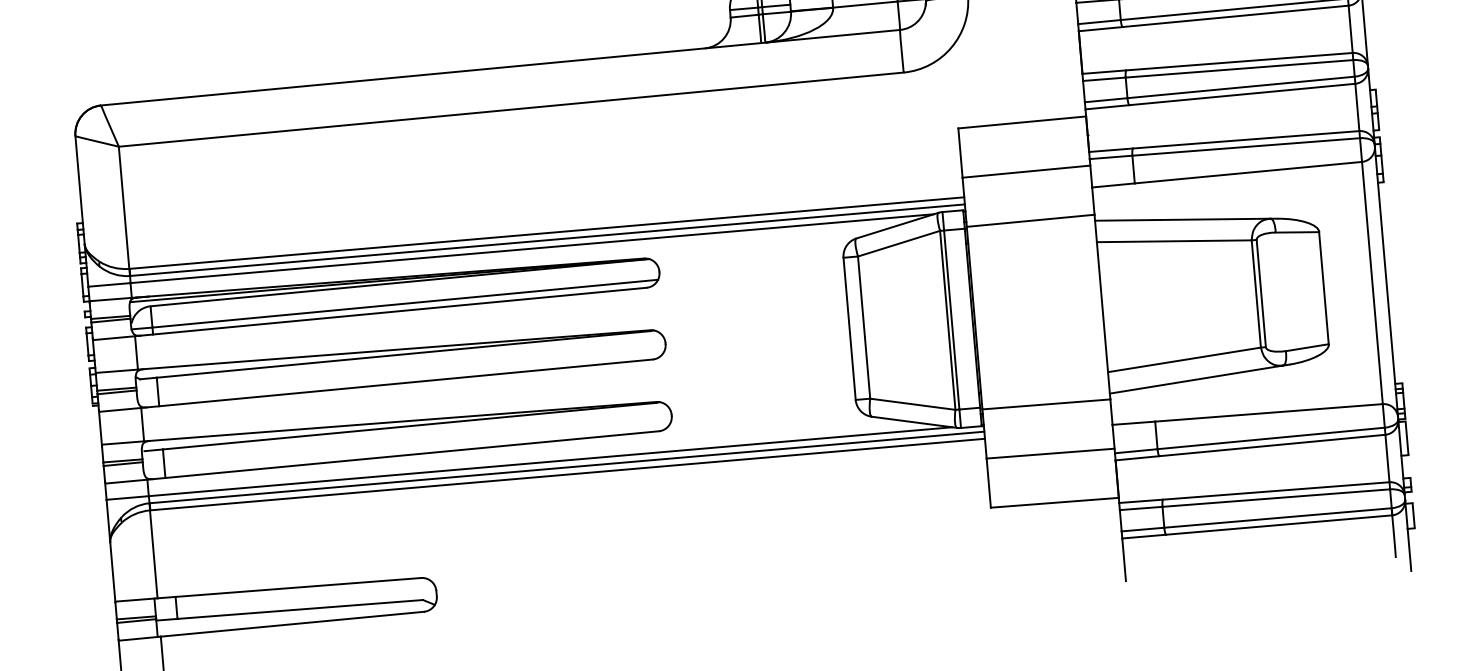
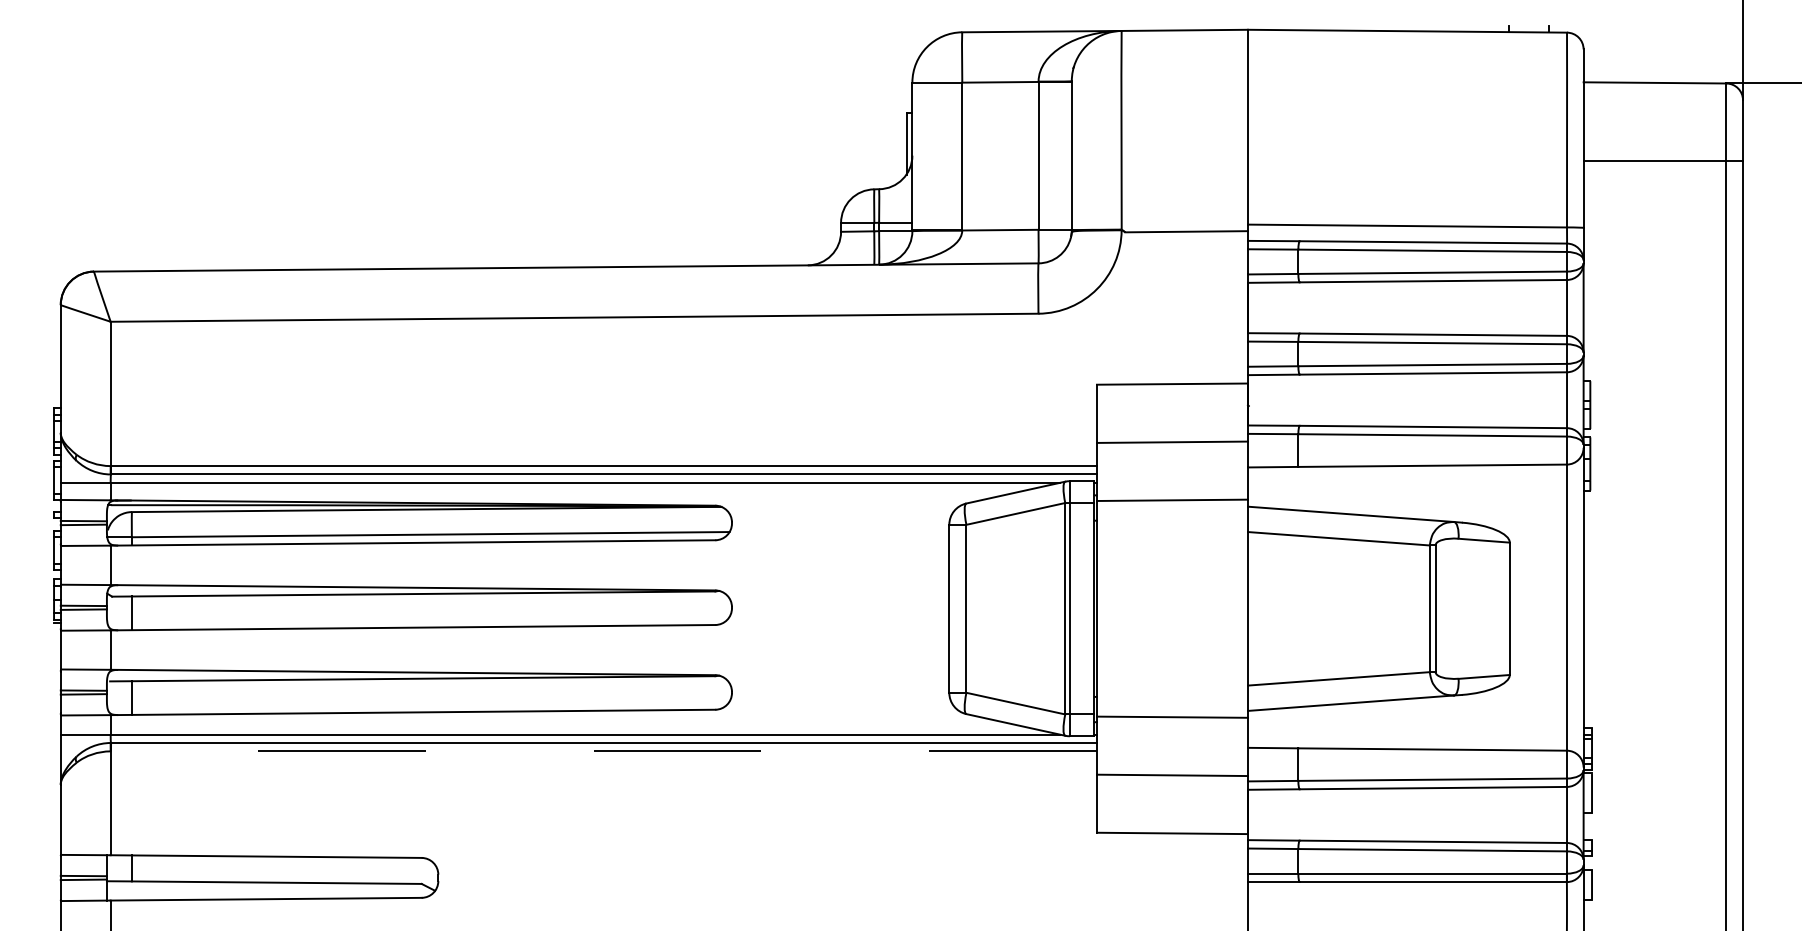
line: (568, 474) -> (604, 751), solid -> dashed

